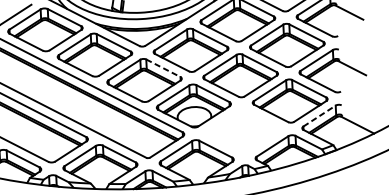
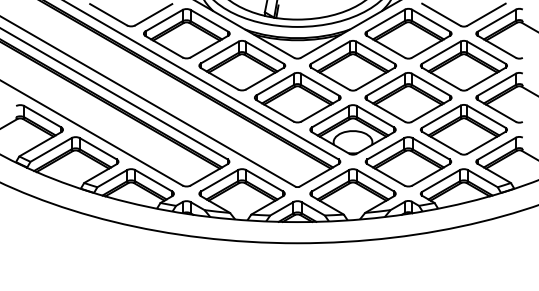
line: (163, 68) -> (320, 84), dashed -> solid
line: (320, 115) -> (497, 148), dashed -> solid
part: (243, 131) -> (408, 161), added

